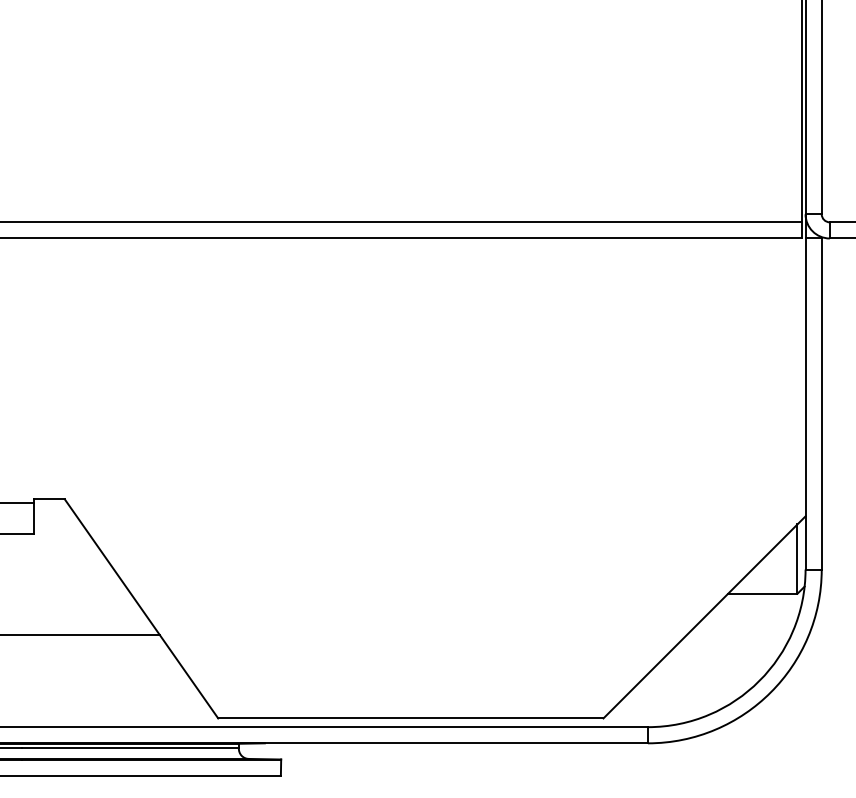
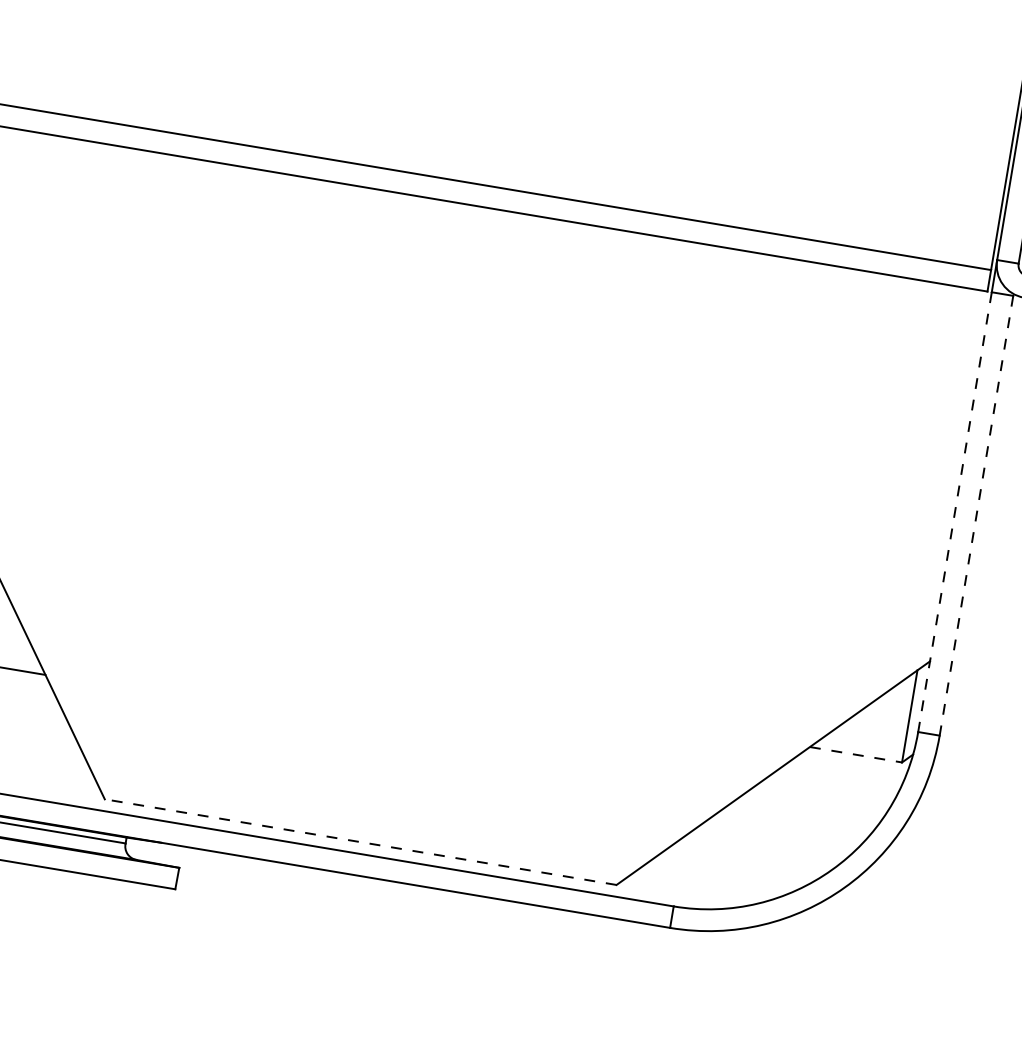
line: (805, 404) -> (954, 512), solid -> dashed
line: (821, 404) -> (976, 516), solid -> dashed
line: (762, 593) -> (855, 754), solid -> dashed
line: (410, 718) -> (360, 842), solid -> dashed

